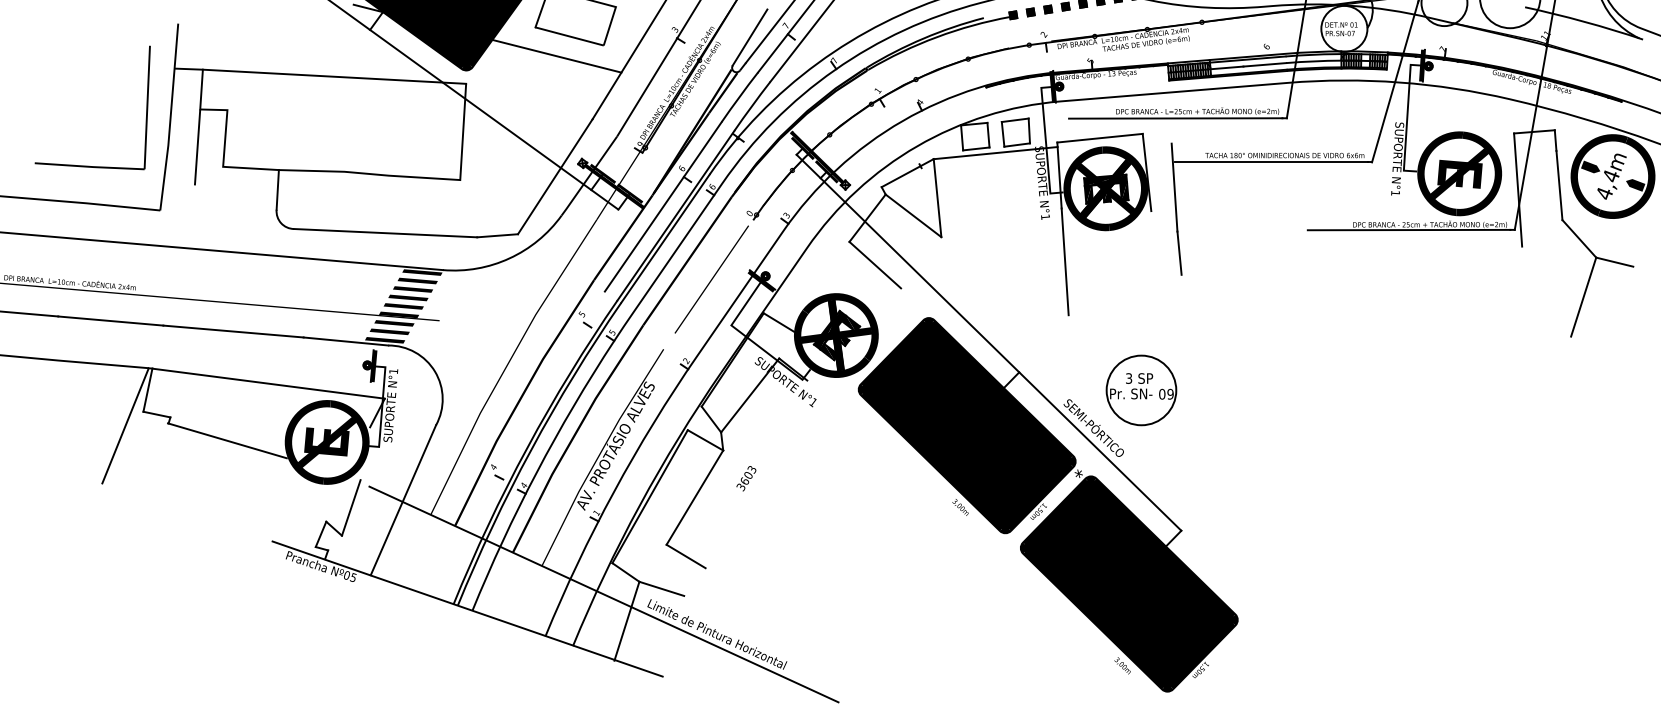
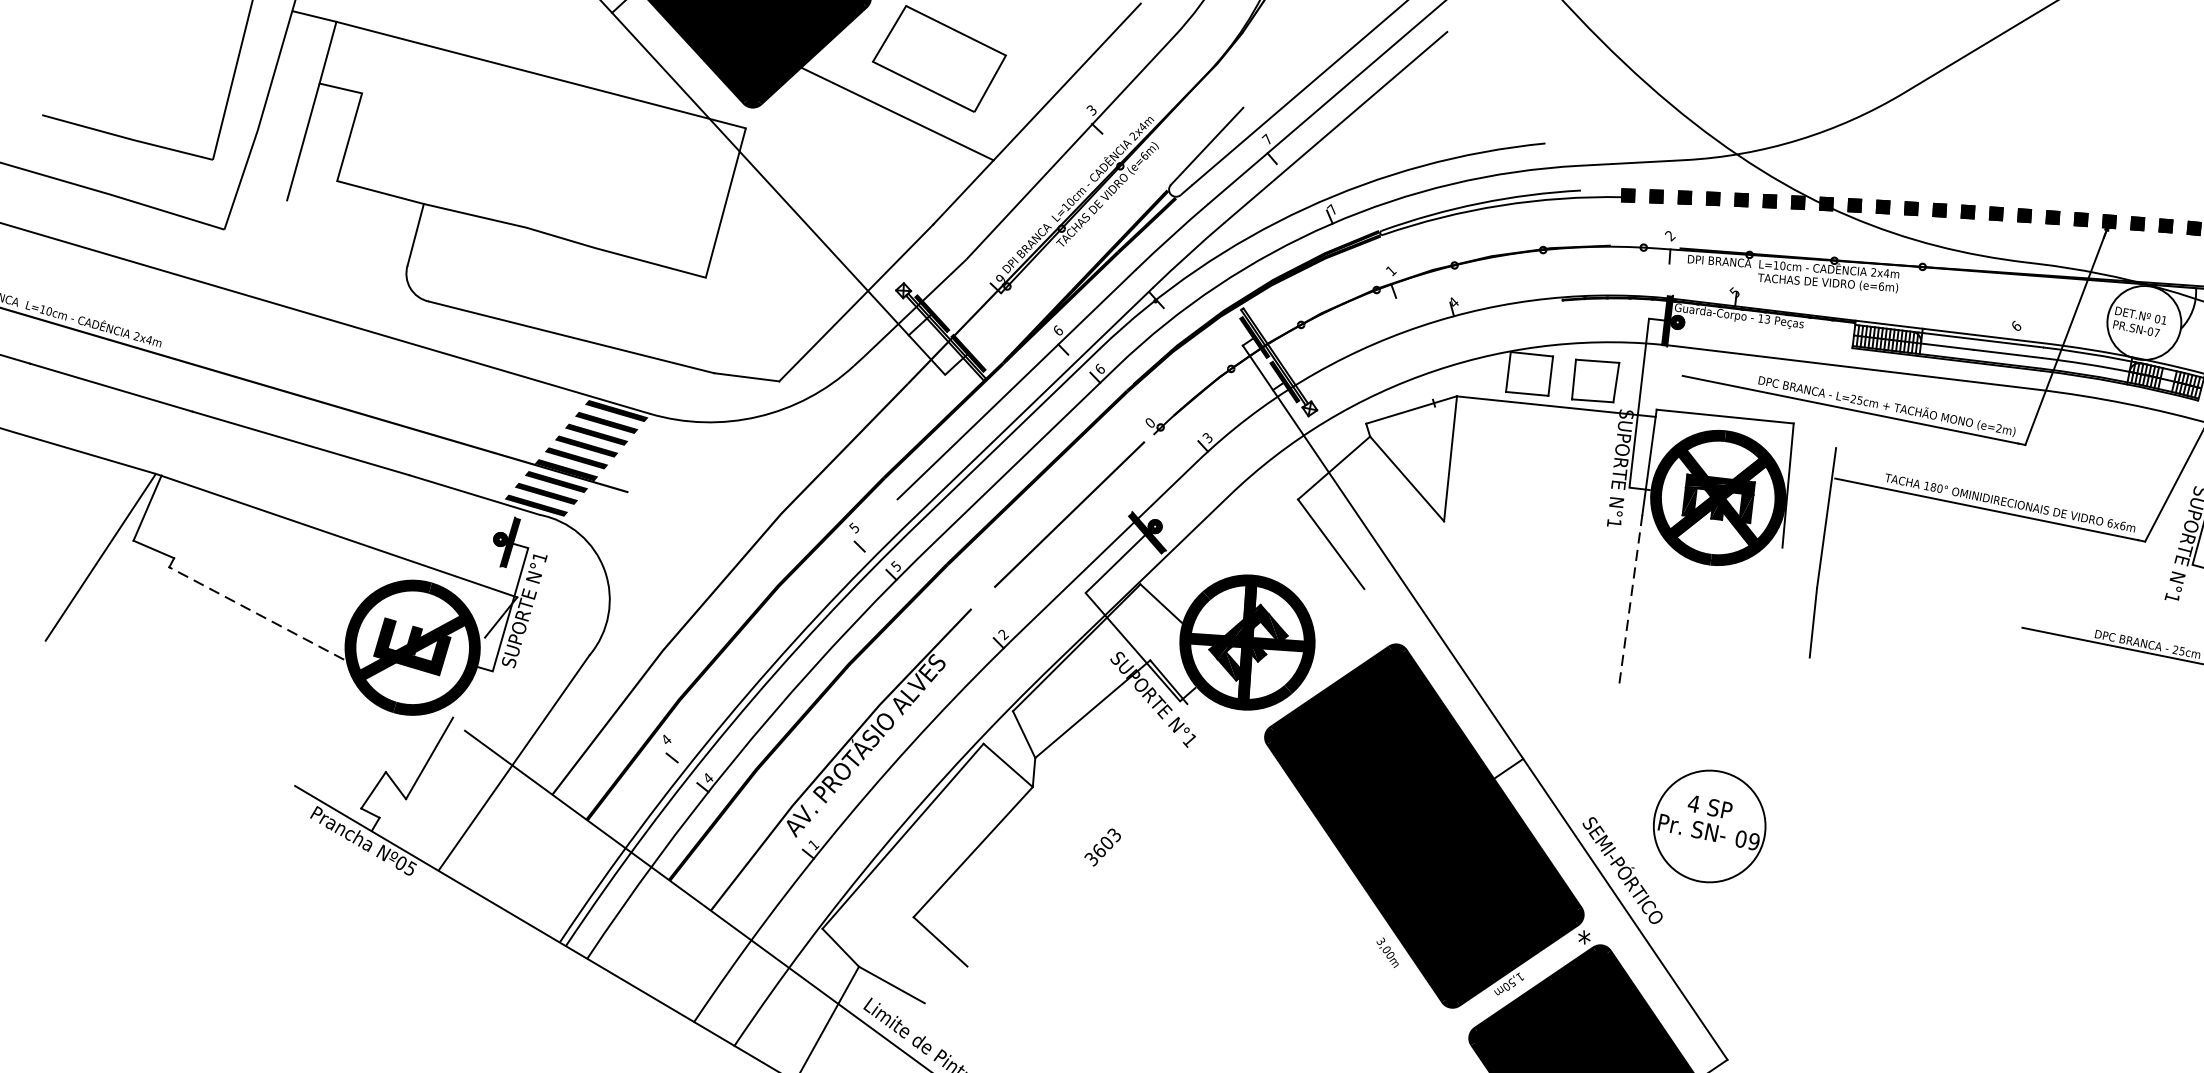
line: (1065, 262) -> (1631, 600), solid -> dashed
text: (1128, 378) -> (1693, 803), 3 -> 4
line: (227, 440) -> (256, 612), solid -> dashed
text: (746, 478) -> (1102, 847), moved

